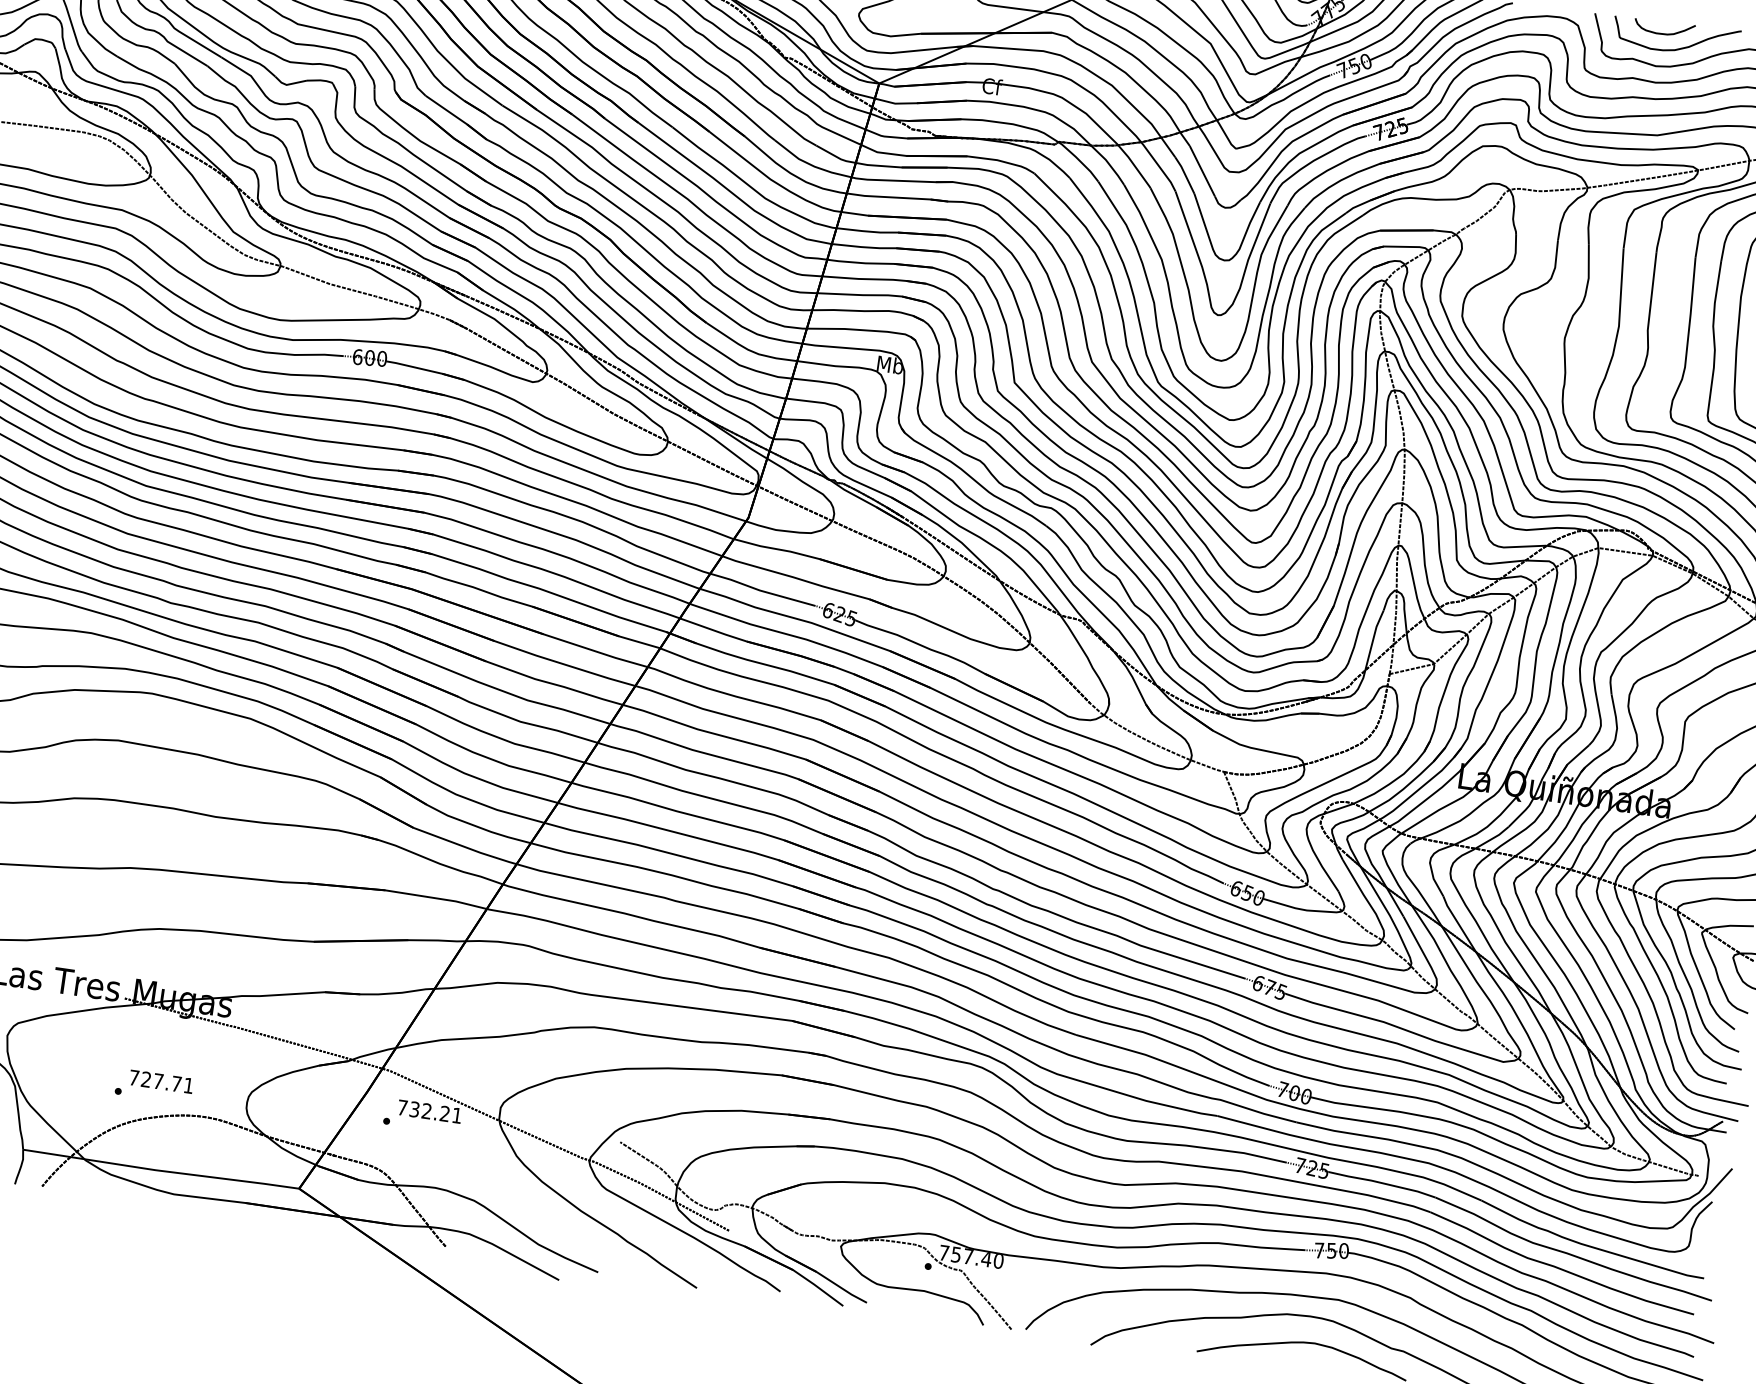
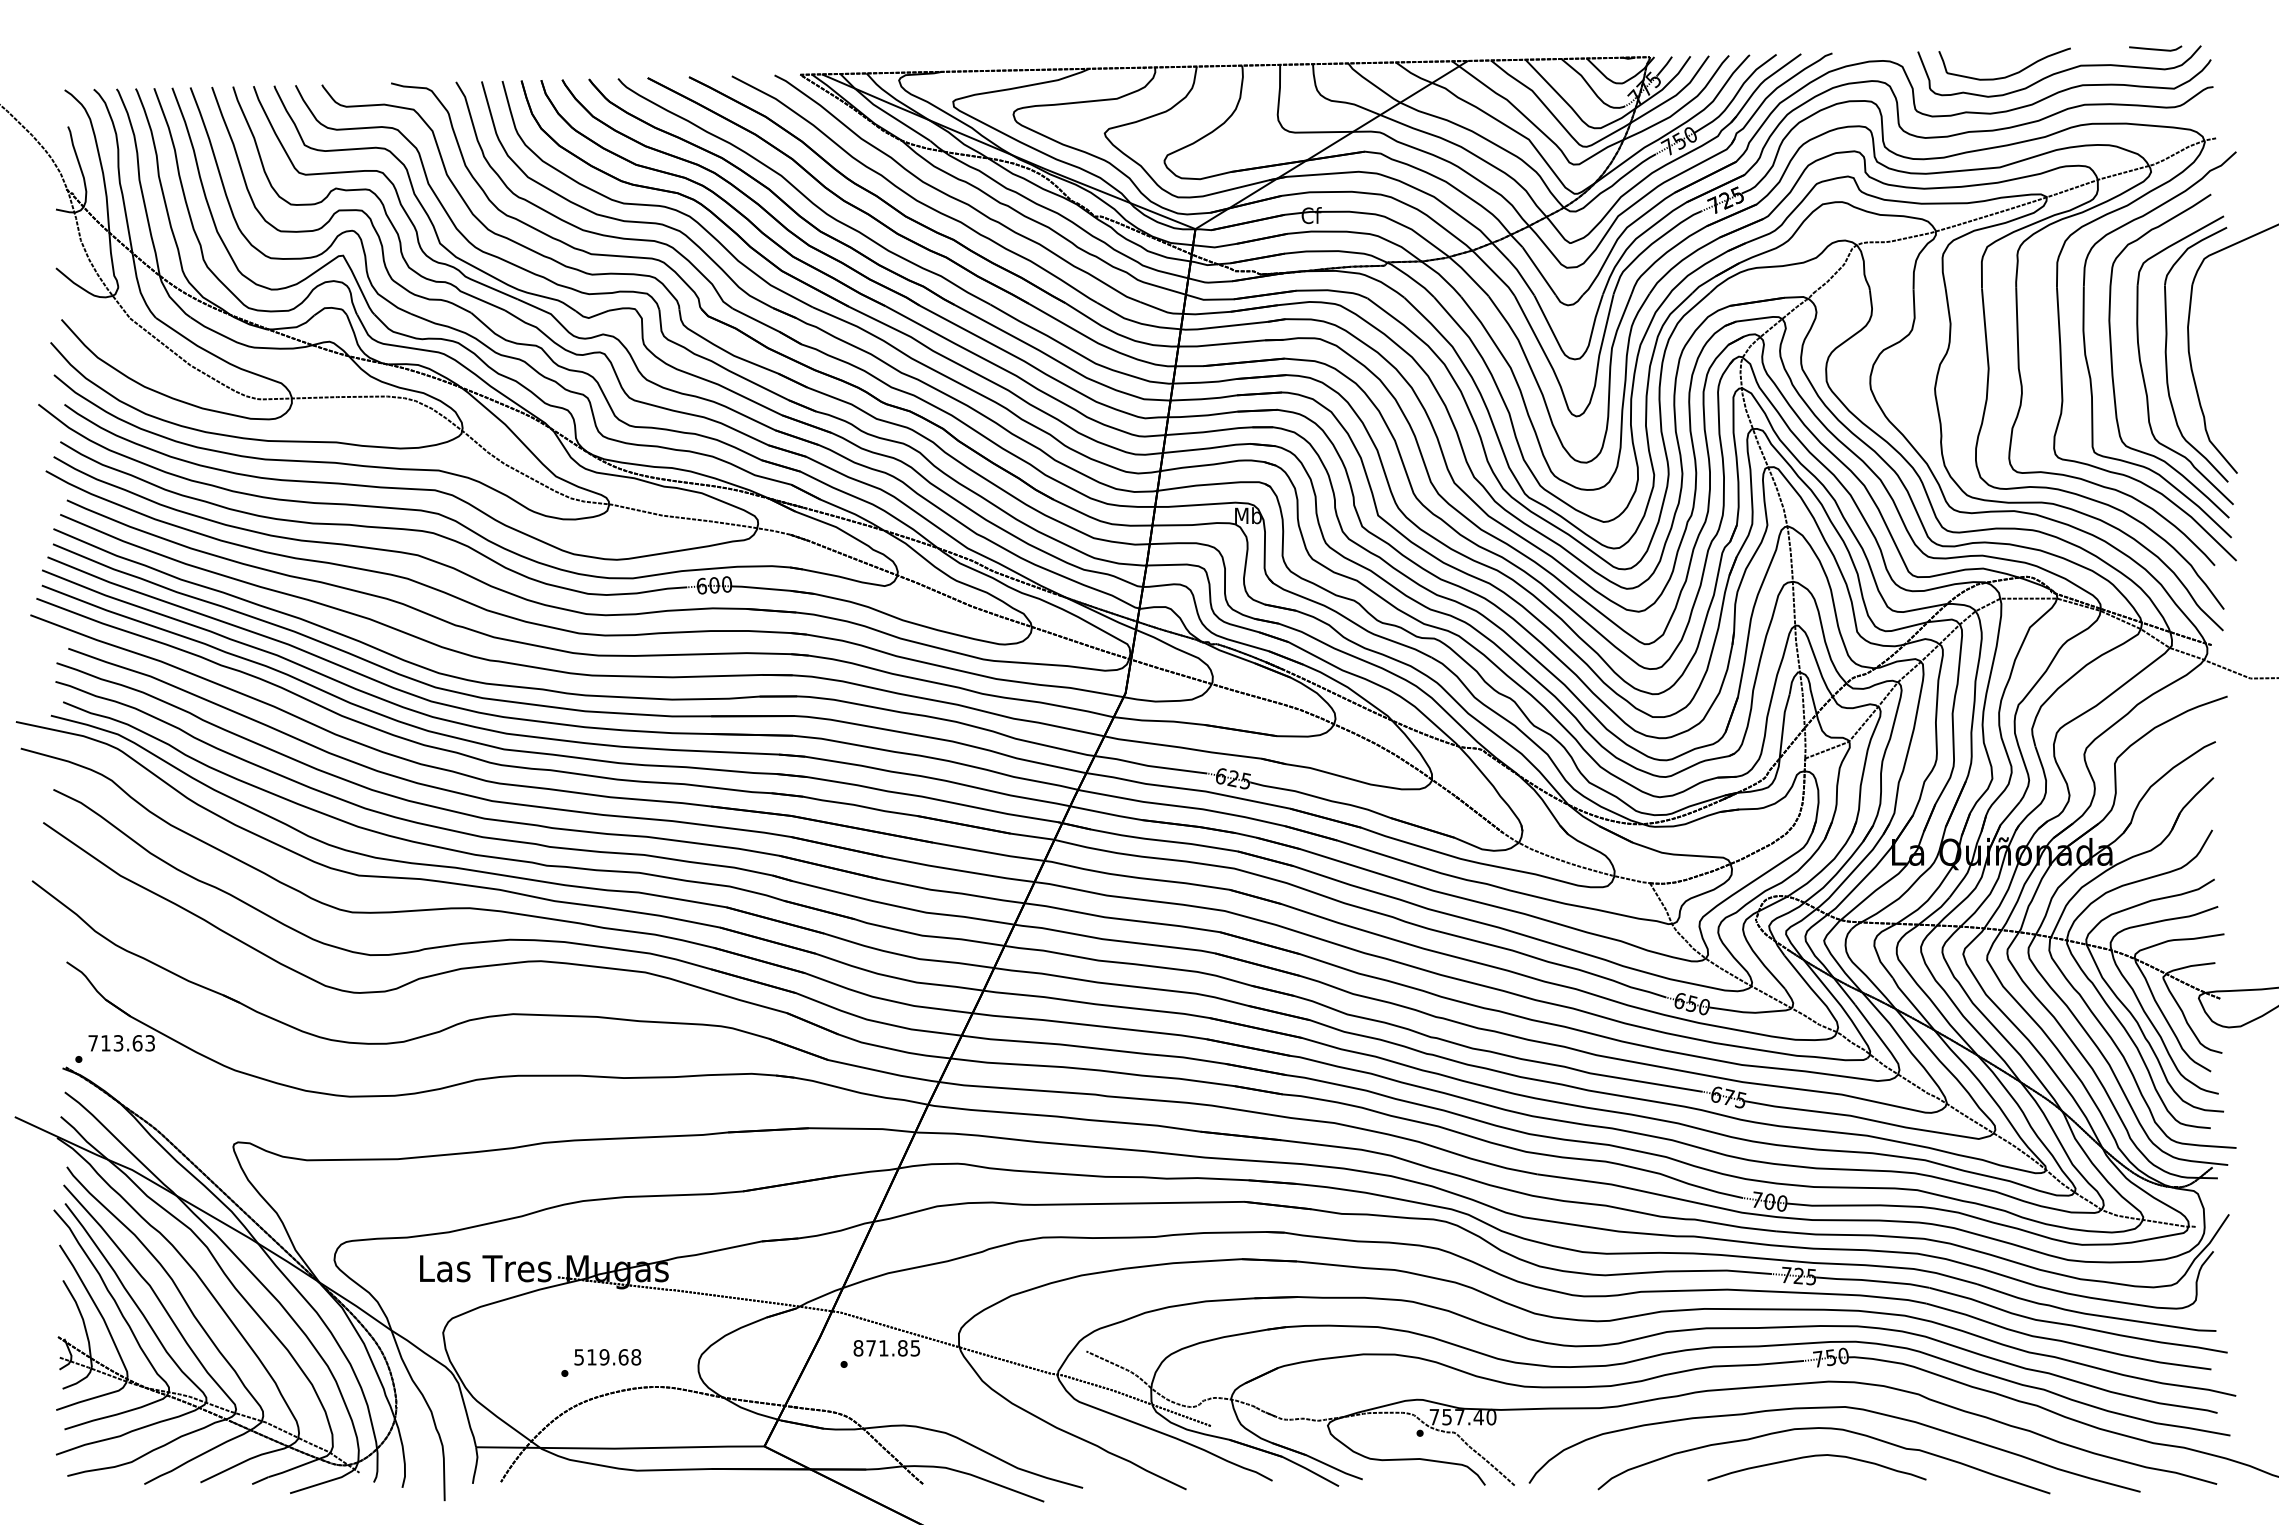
curve: (1664, 33) -> (1992, 61), removed
text: (161, 1081) -> (607, 1357), 727.71 -> 519.68
text: (429, 1111) -> (886, 1348), 732.21 -> 871.85

